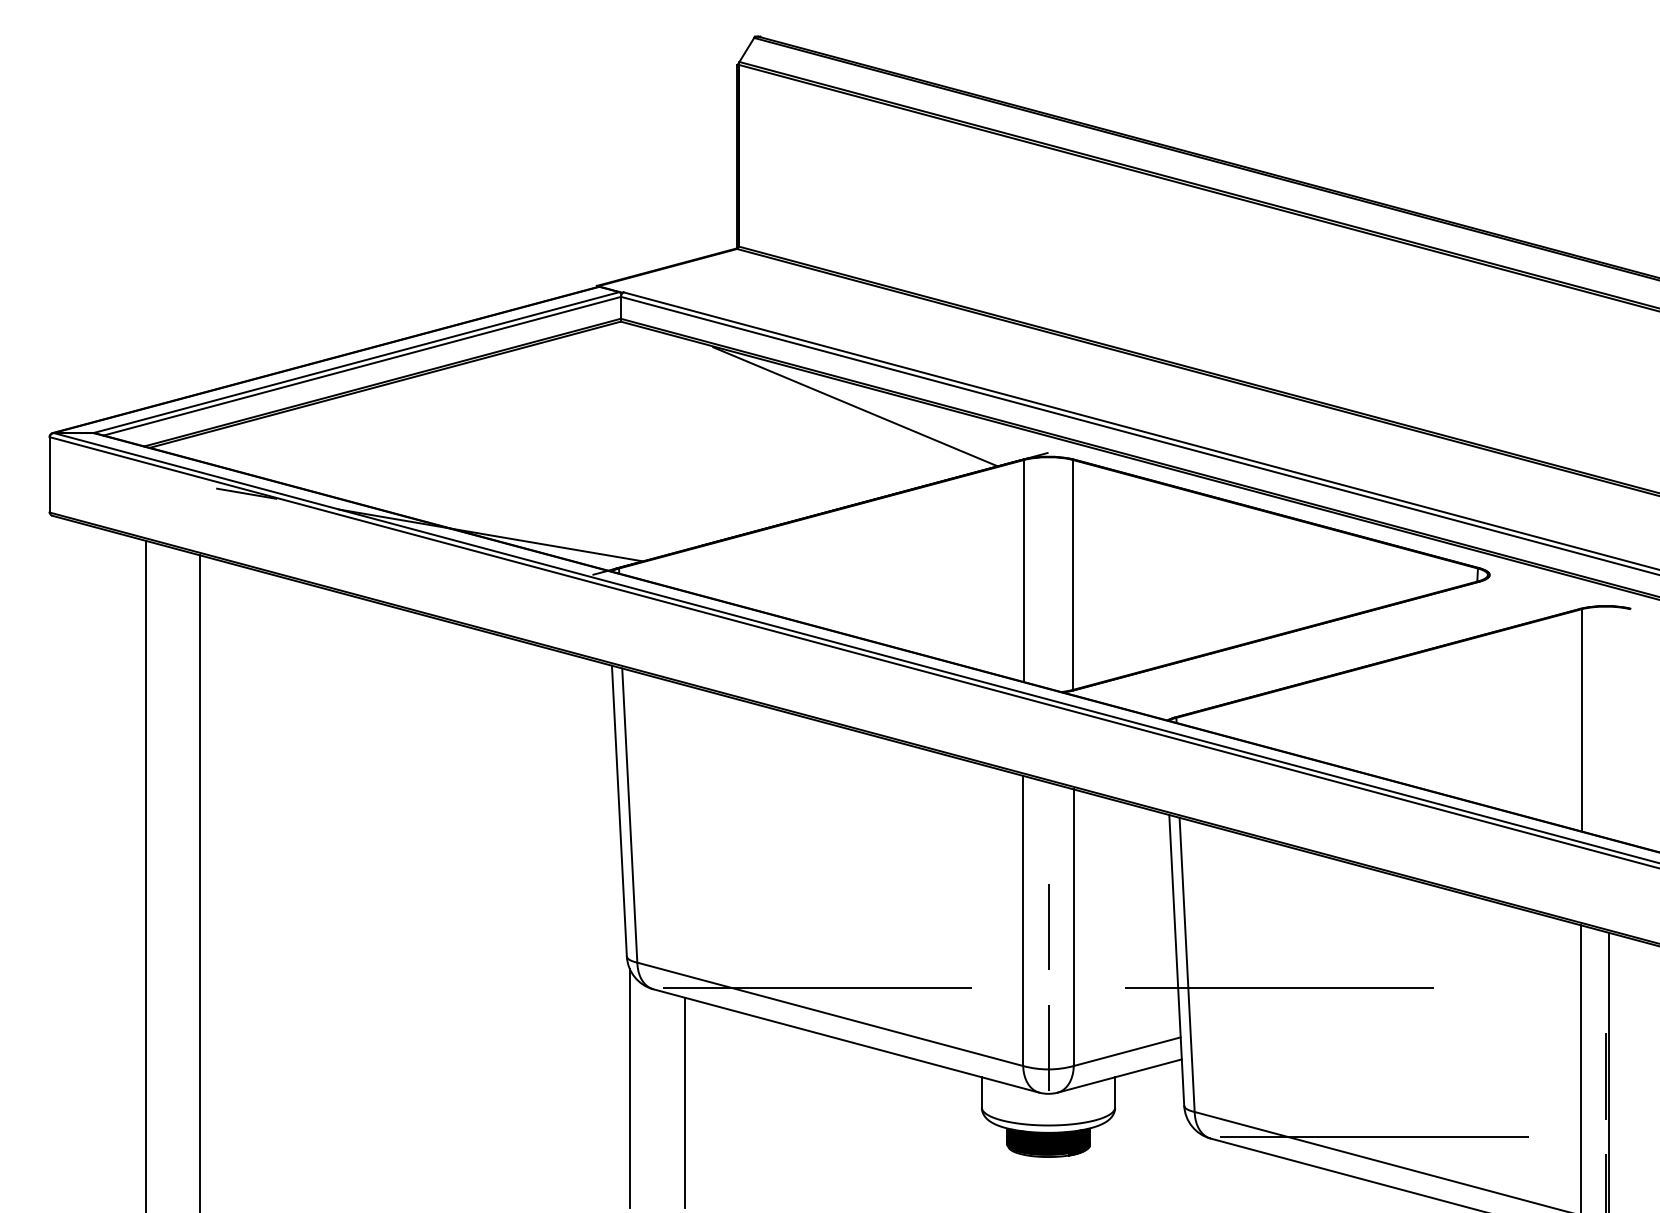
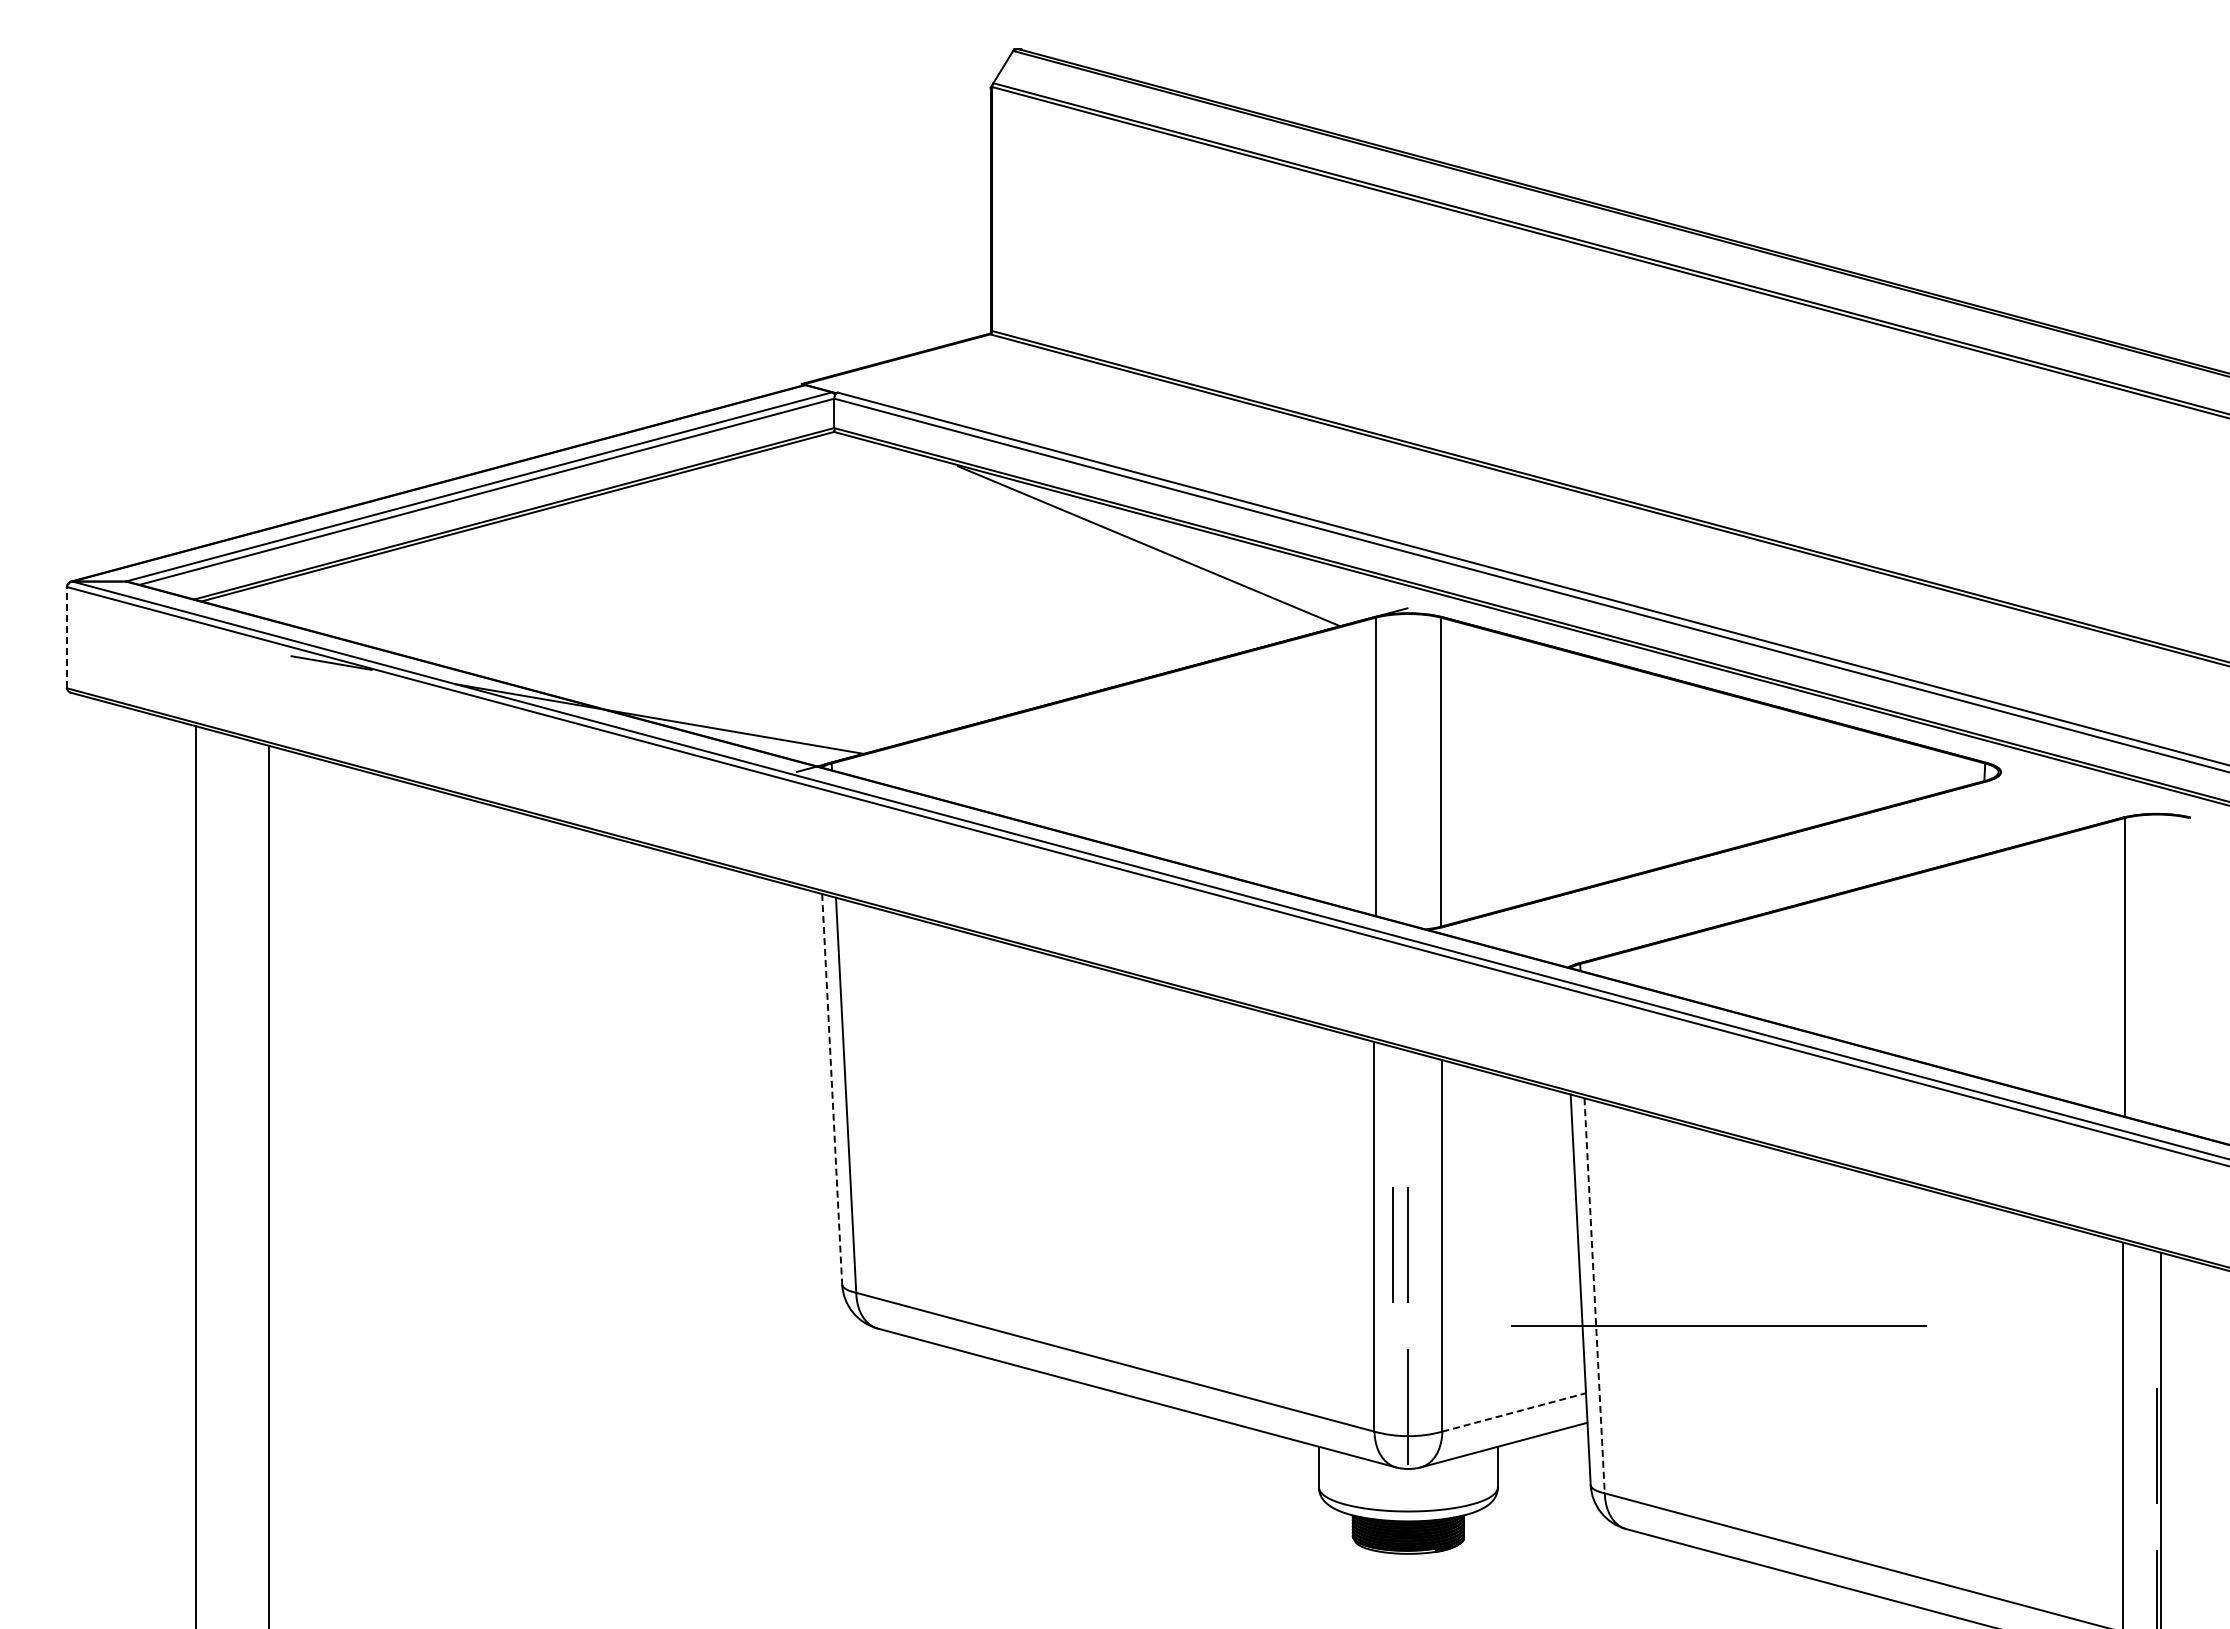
line: (49, 474) -> (66, 637), solid -> dashed
line: (619, 811) -> (832, 1089), solid -> dashed
line: (1036, 926) -> (1392, 1244), added
line: (1187, 964) -> (1594, 1295), solid -> dashed
line: (822, 987) -> (1105, 1326), removed
line: (1127, 1051) -> (1514, 1412), solid -> dashed
line: (630, 1088) -> (846, 1461), removed
line: (684, 1102) -> (919, 1480), removed
line: (1380, 1136) -> (1854, 1526), removed

